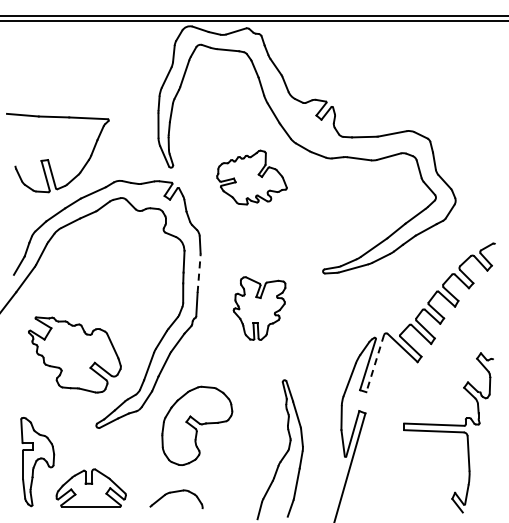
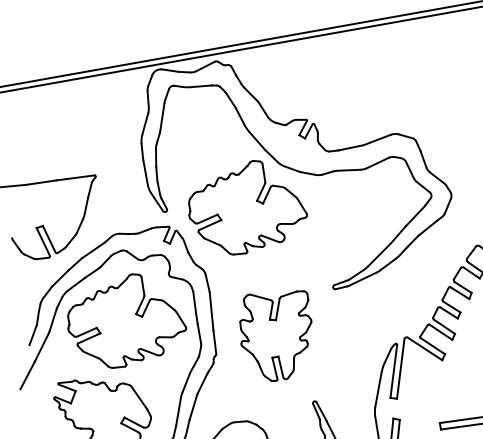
part: (251, 177) -> (246, 207), size x1.67
part: (113, 267) -> (126, 320), added
line: (199, 273) -> (211, 311), dashed -> solid
part: (259, 308) -> (277, 335), size x1.43
line: (375, 363) -> (400, 368), dashed -> solid

